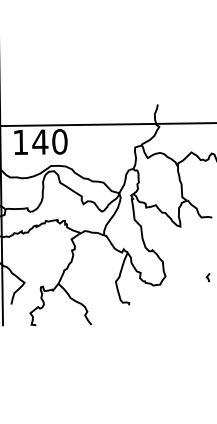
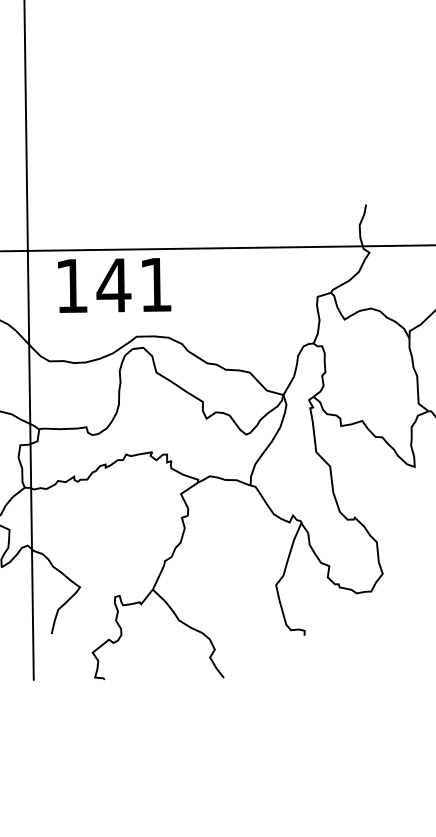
text: (59, 141) -> (155, 284), 140 -> 141

